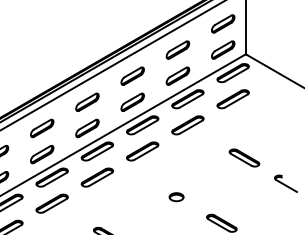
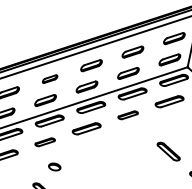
part: (87, 101) -> (50, 78), size x0.7
part: (187, 125) -> (127, 115), size x0.7
part: (96, 177) -> (44, 142), size x0.7
part: (176, 197) -> (54, 167), moved

